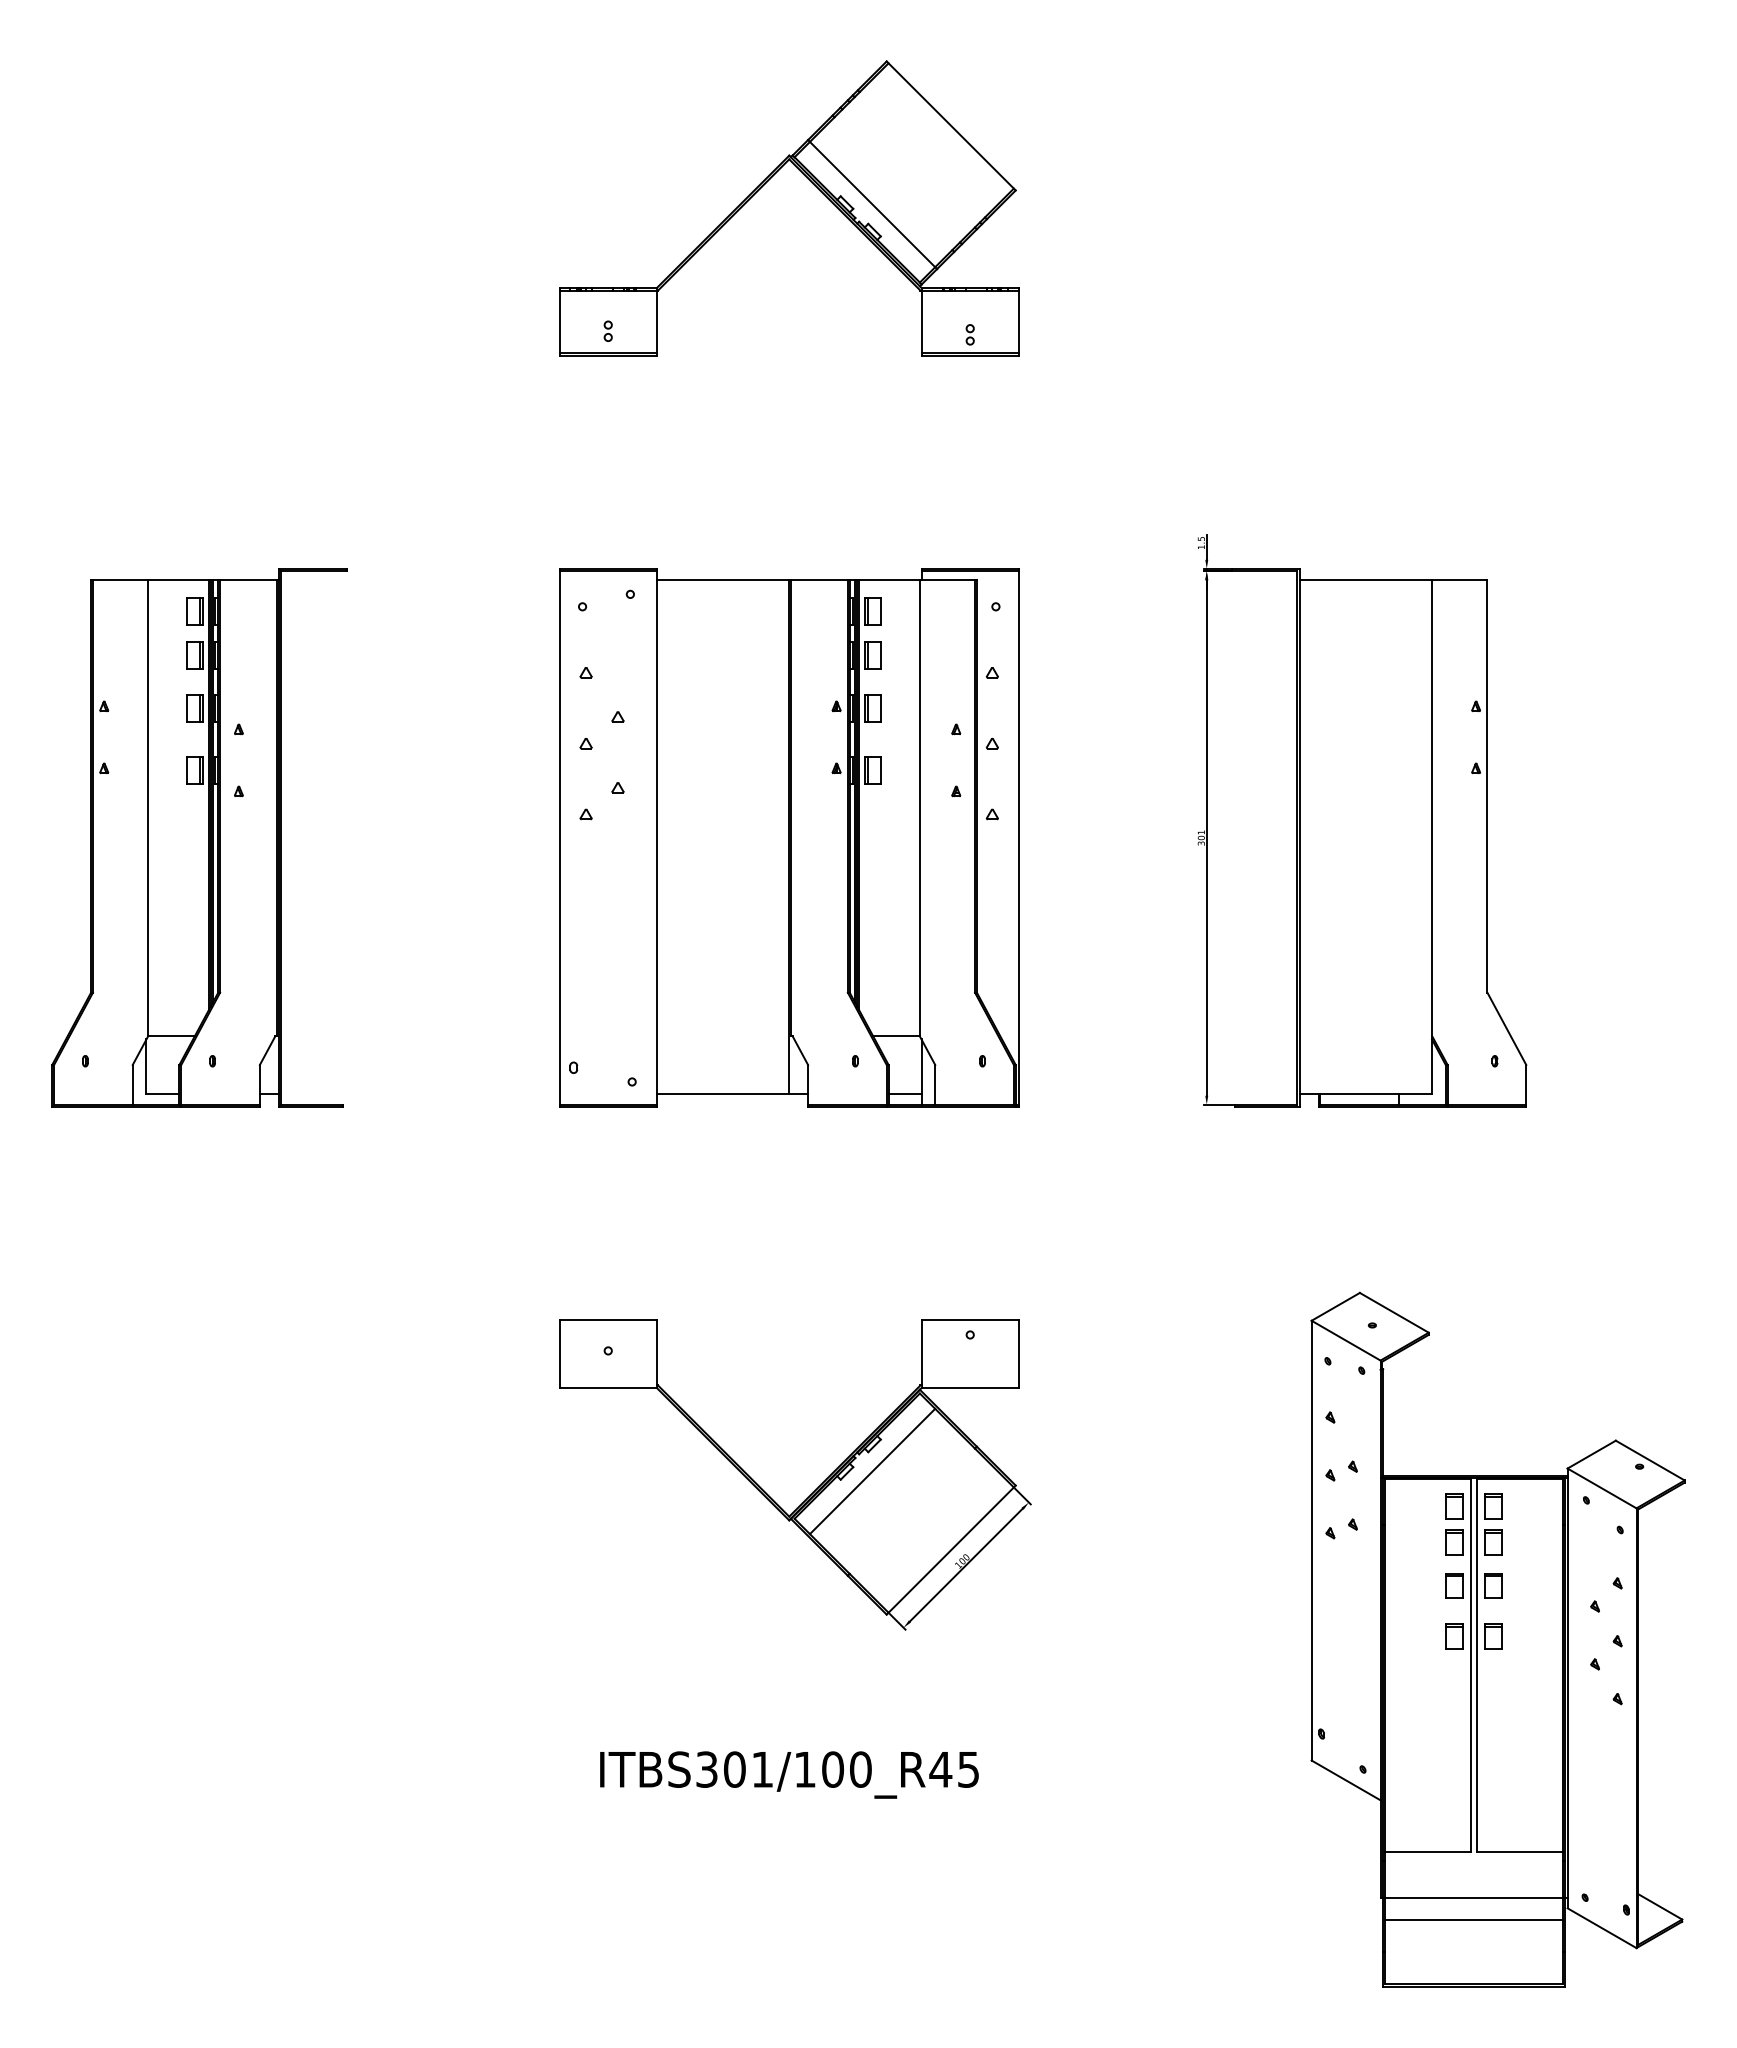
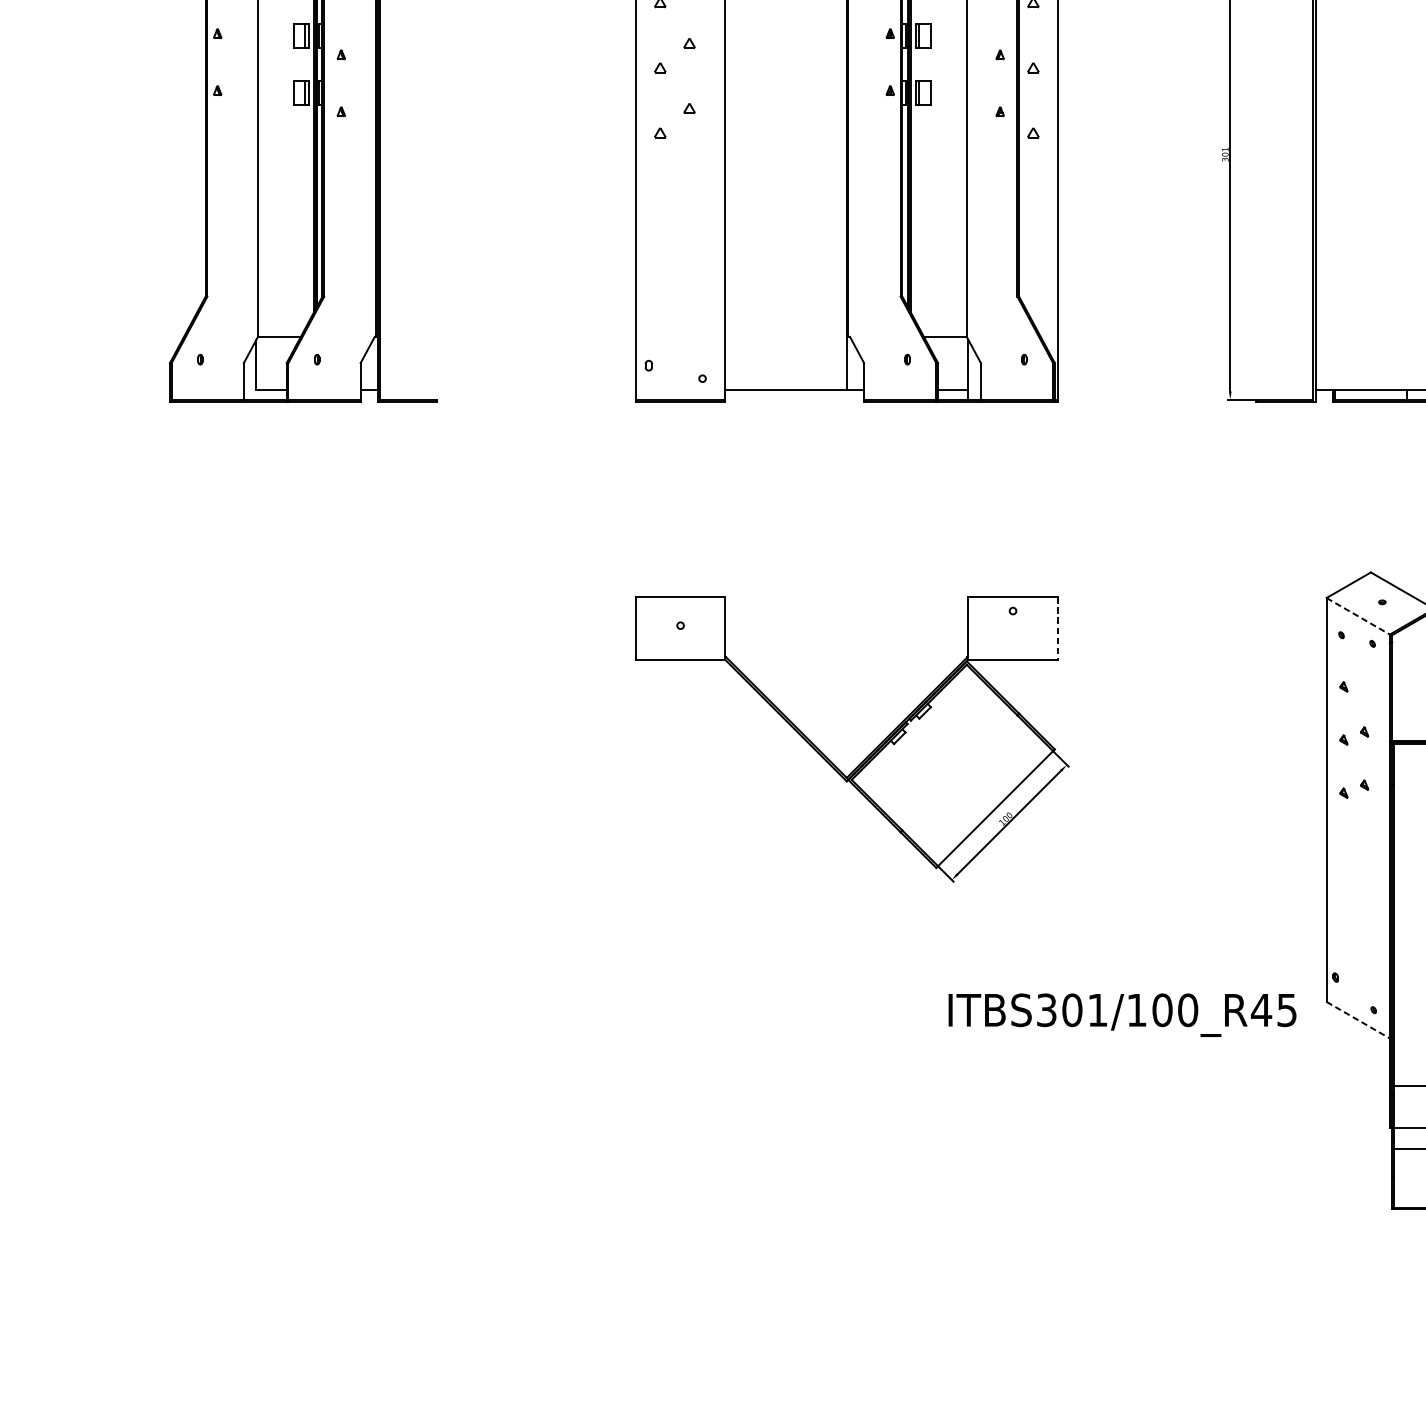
line: (1346, 1340) -> (1358, 616), solid -> dashed
line: (1018, 1354) -> (1057, 629), solid -> dashed
line: (872, 1471) -> (923, 736), removed
text: (789, 1774) -> (1122, 1014), moved
line: (1346, 1780) -> (1358, 1020), solid -> dashed

